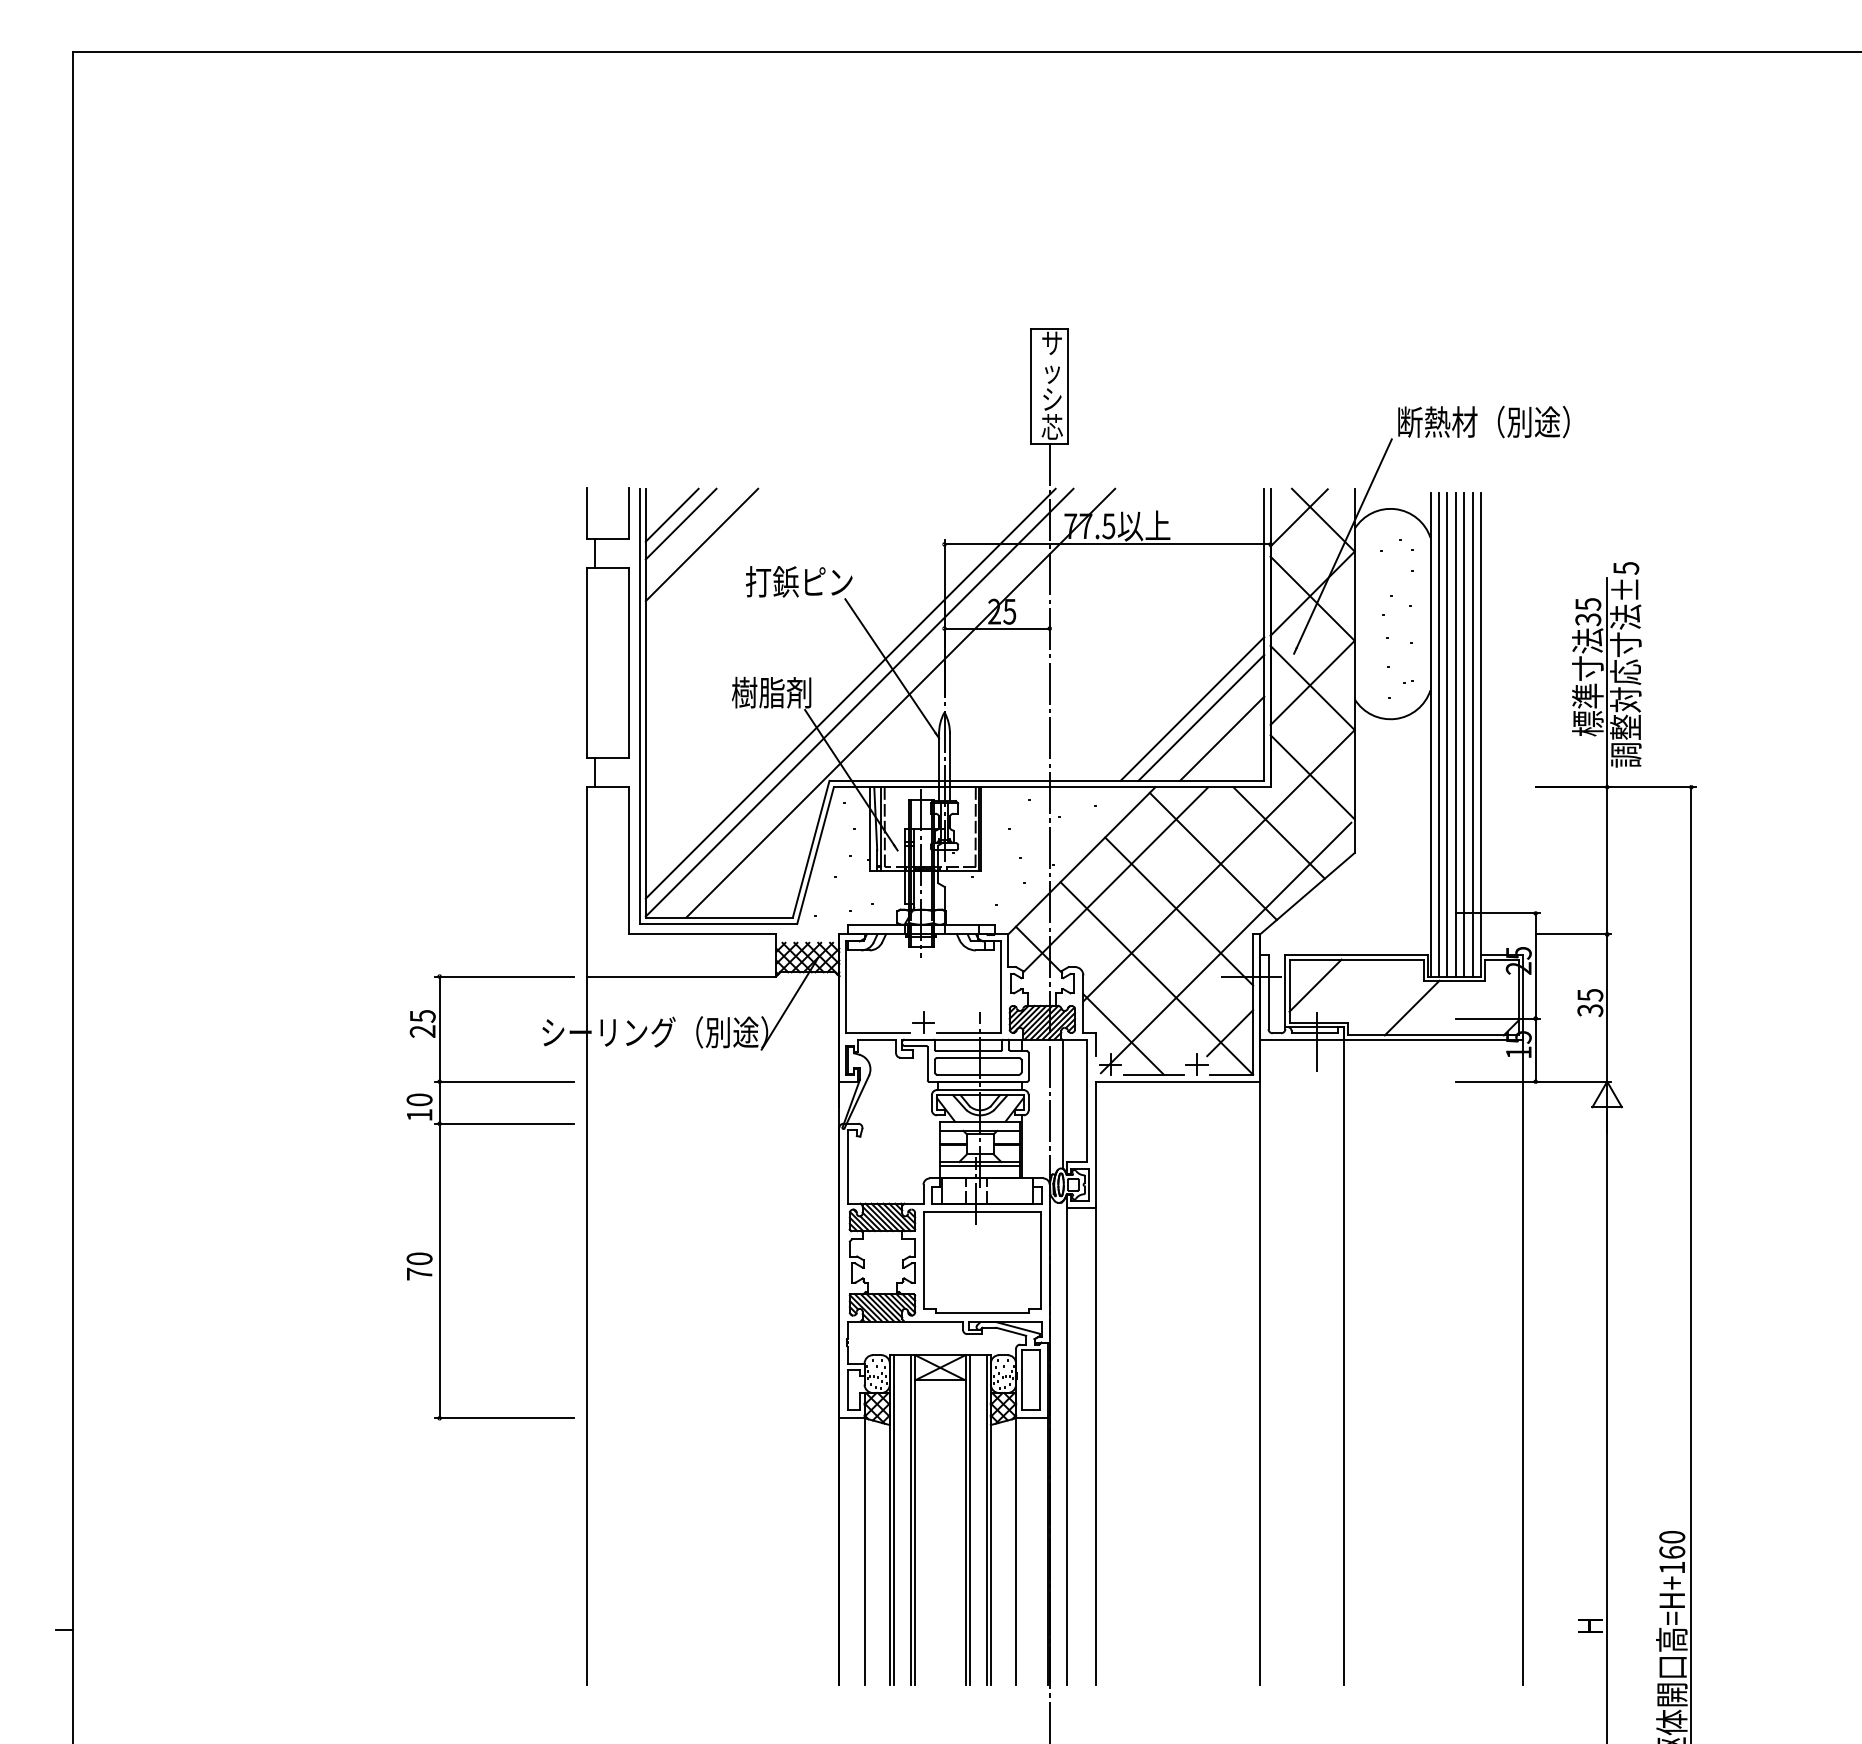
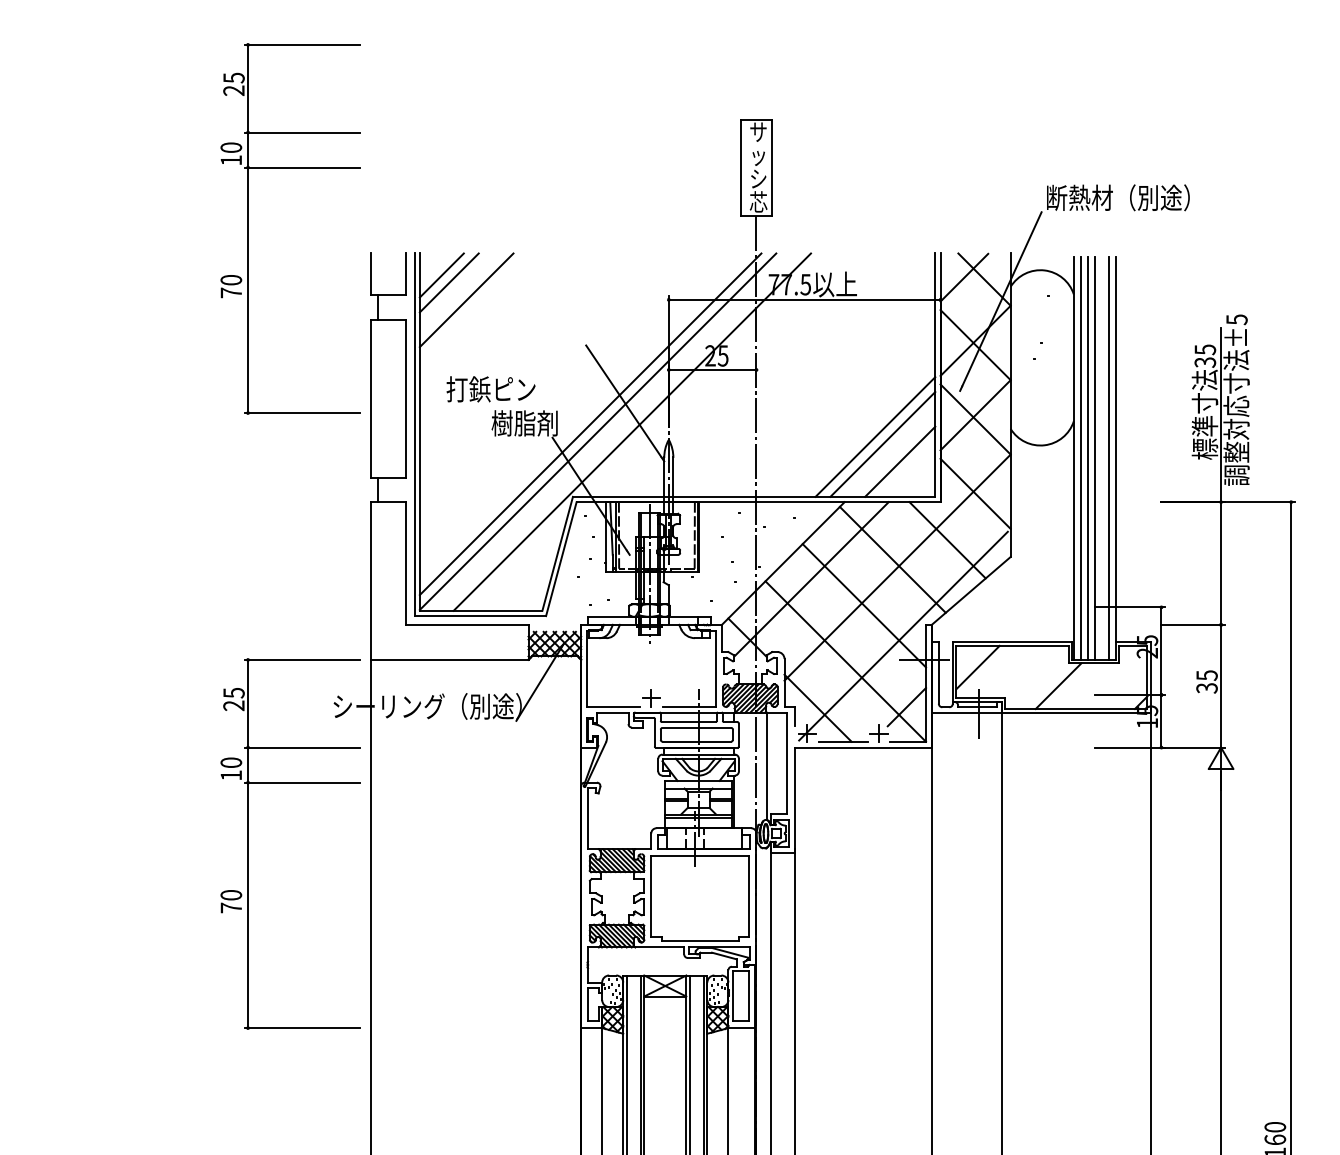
part: (440, 459) -> (248, 229), added
text: (799, 581) -> (491, 389), moved
line: (1464, 734) -> (1102, 458), removed

